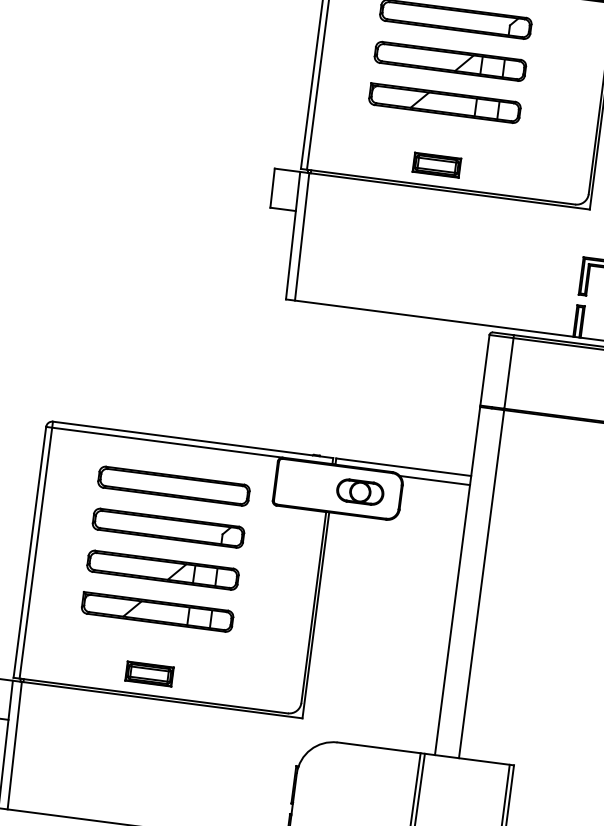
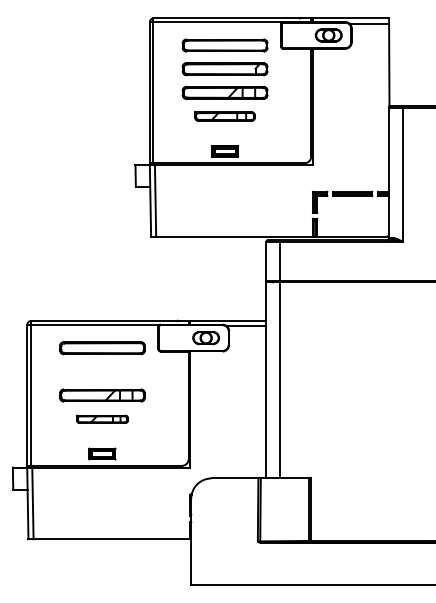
part: (443, 103) -> (224, 116), size x0.7
part: (168, 527) -> (102, 371), removed
part: (157, 612) -> (102, 419), size x0.6

